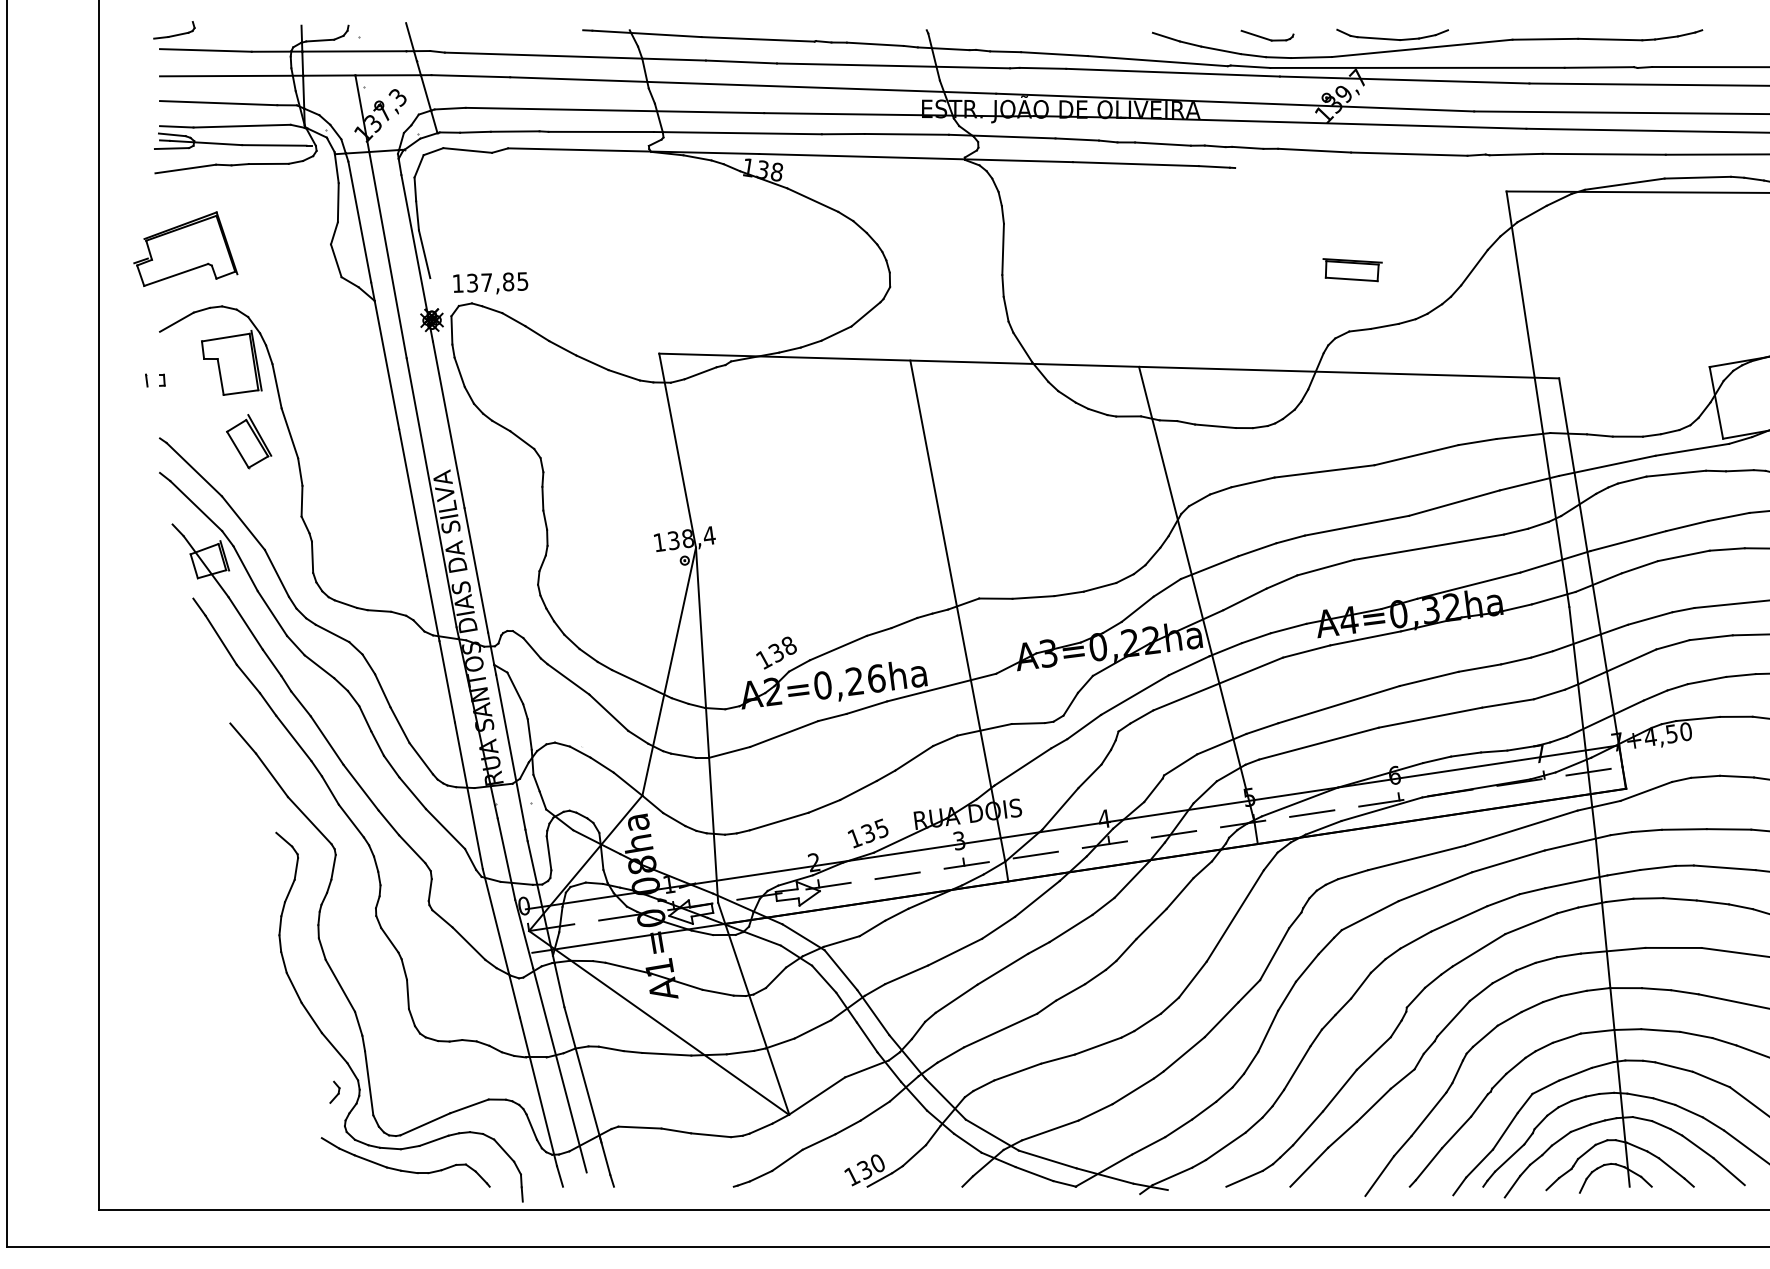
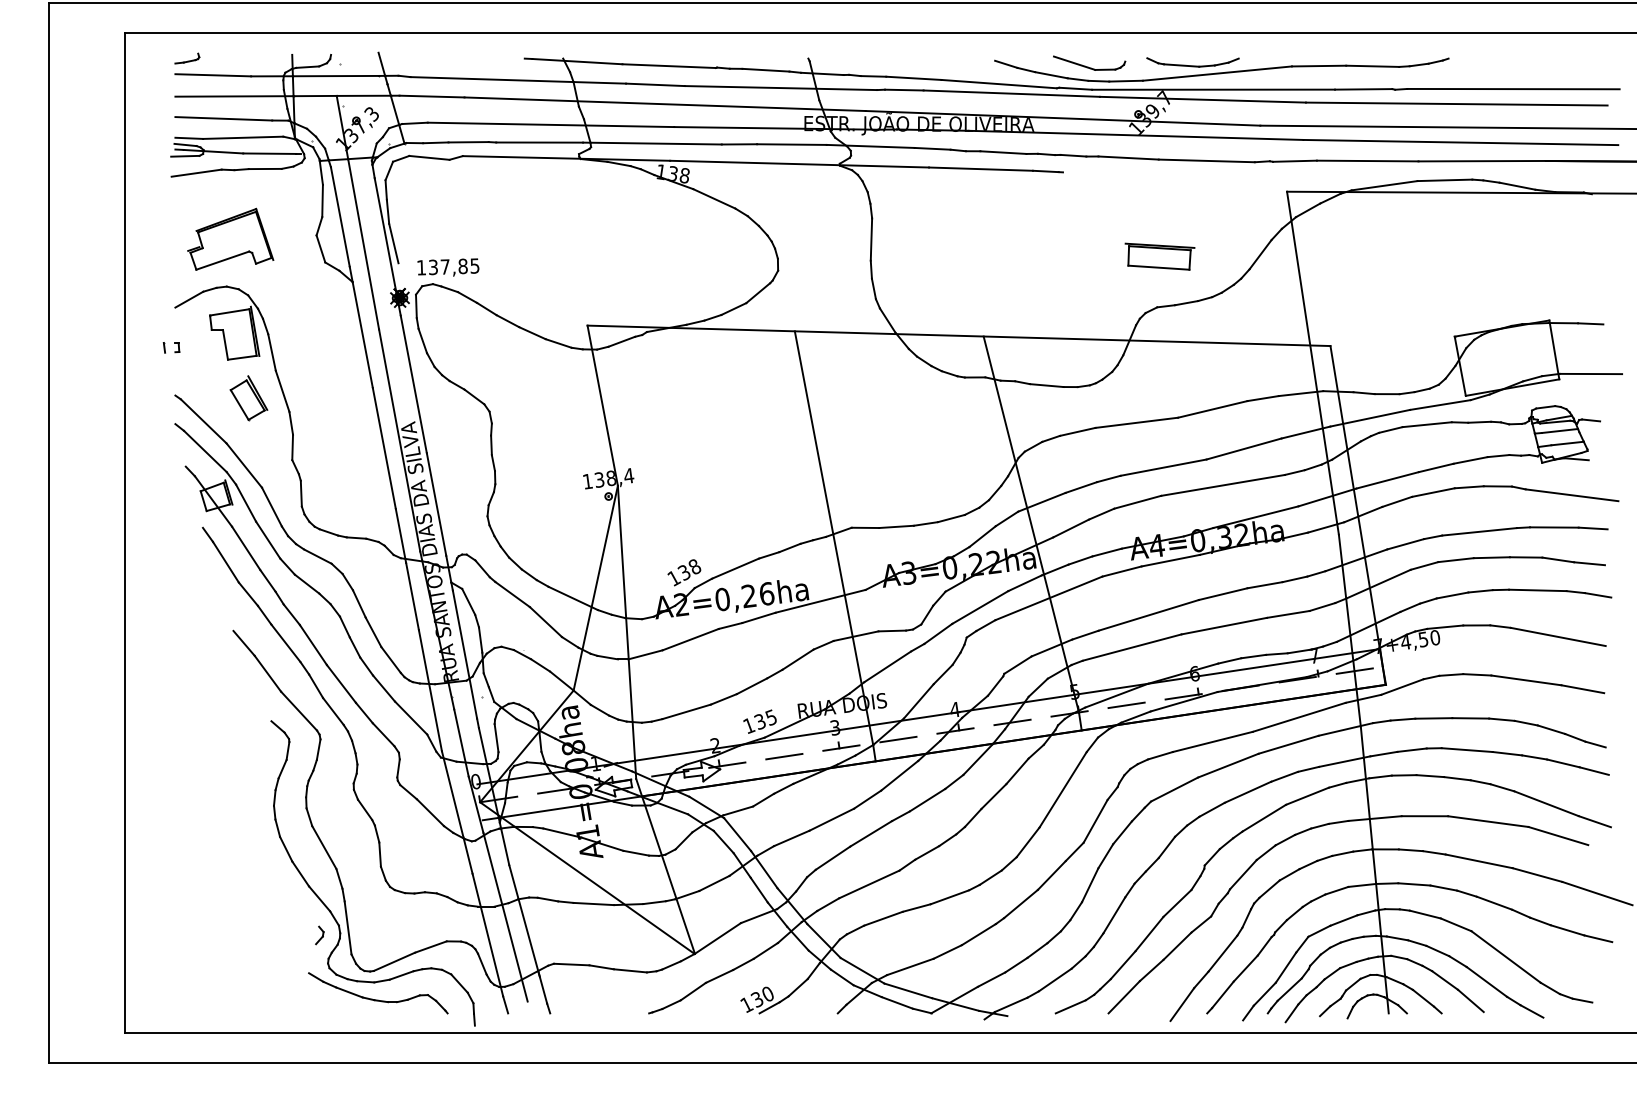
part: (174, 30) -> (187, 58), size x0.71
part: (1267, 34) -> (1089, 62), size x1.67
part: (185, 248) -> (230, 238), moved
part: (1352, 269) -> (1159, 256), size x1.43

